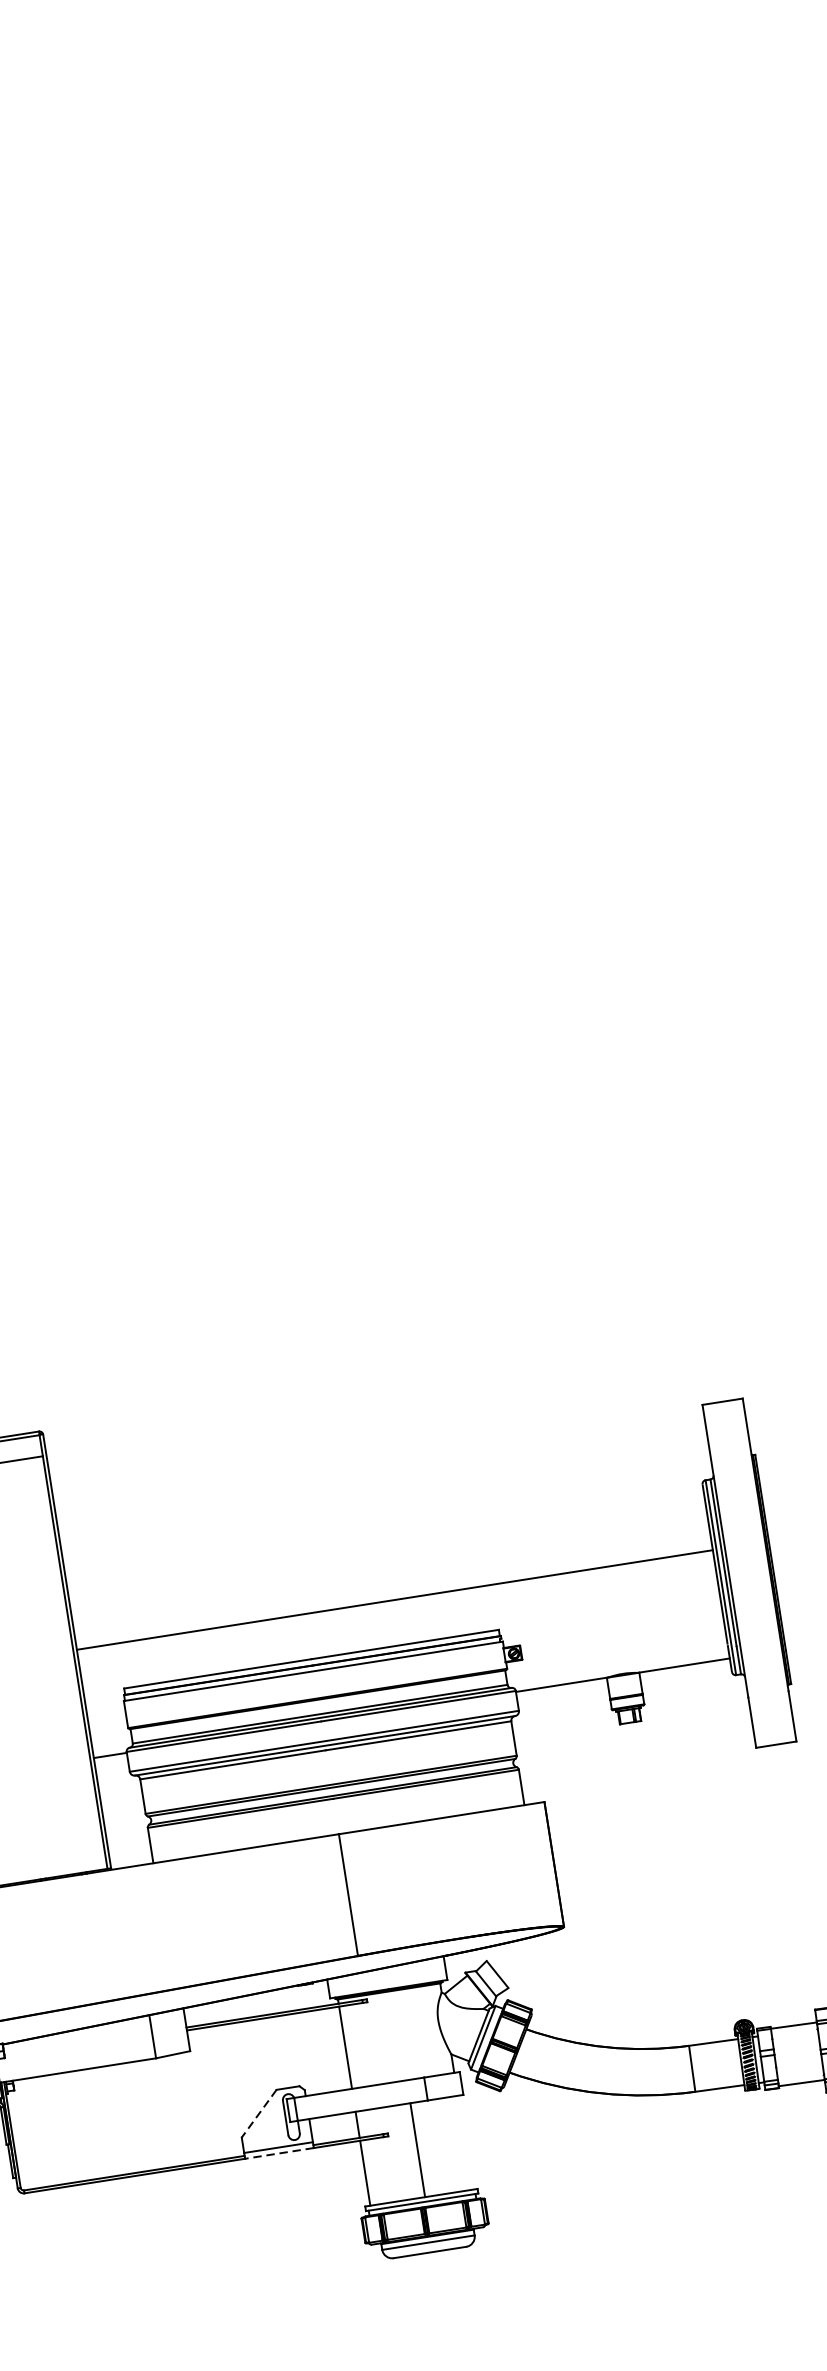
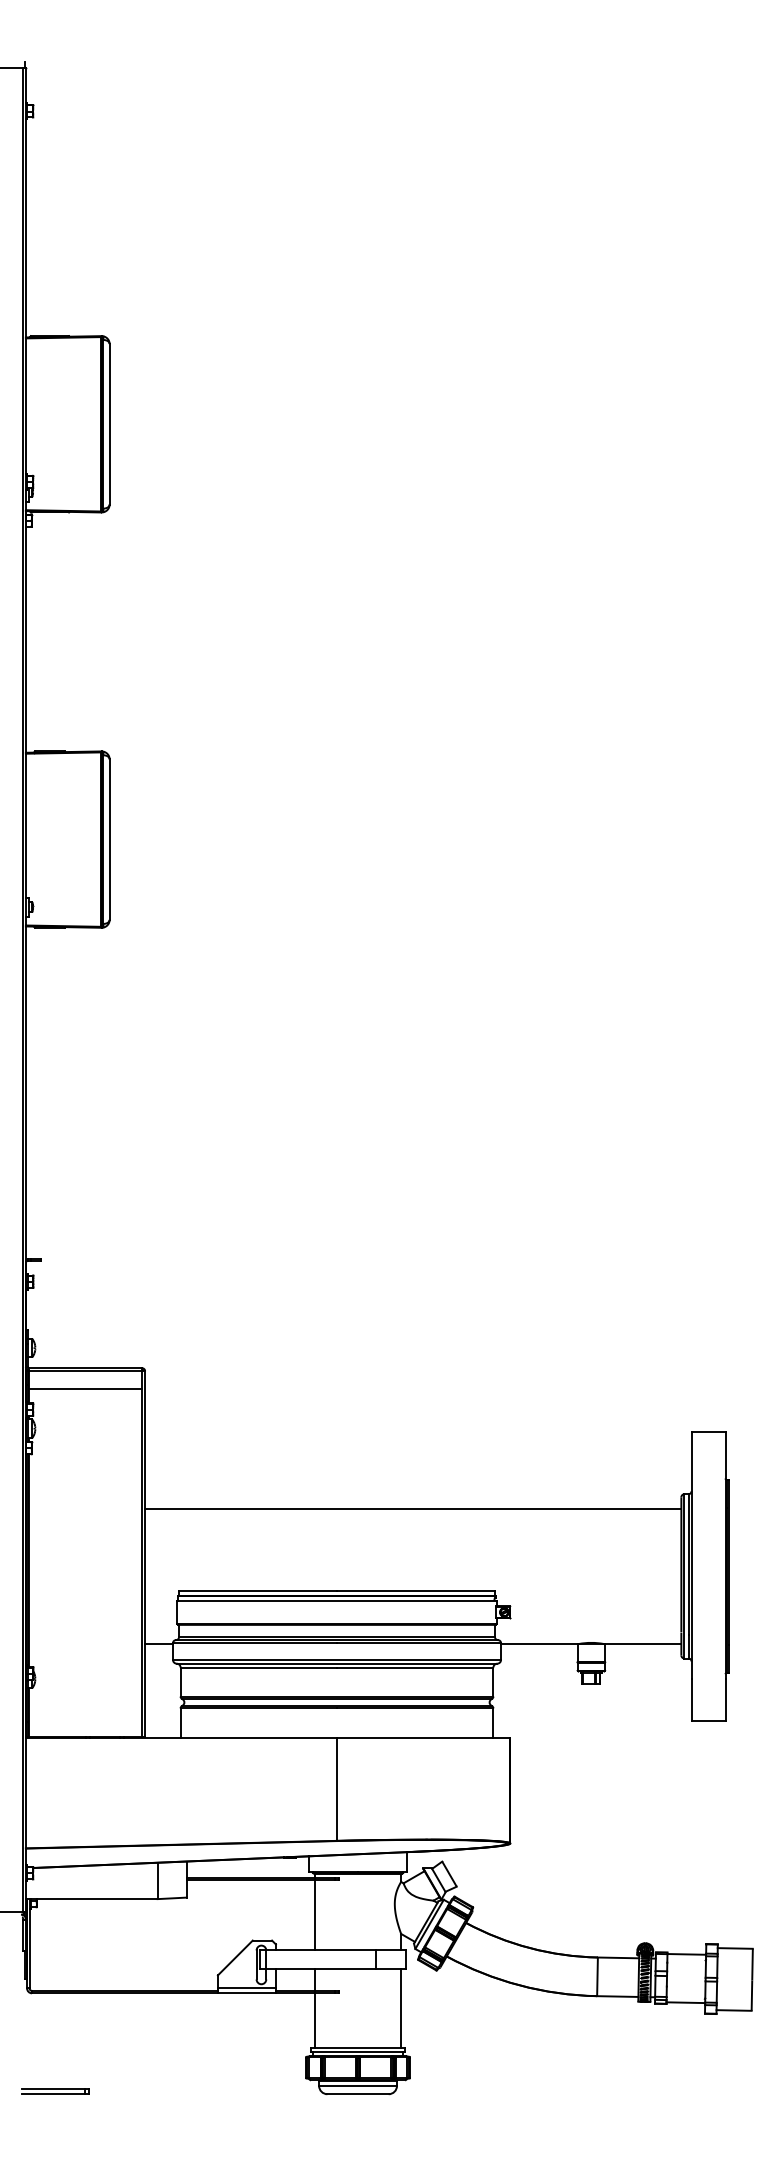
line: (395, 1599) -> (413, 1508), moved
line: (259, 2113) -> (235, 1957), dashed -> solid
line: (418, 2150) -> (401, 2008), moved
line: (278, 2153) -> (246, 1993), dashed -> solid
part: (70, 2305) -> (55, 2091), added

